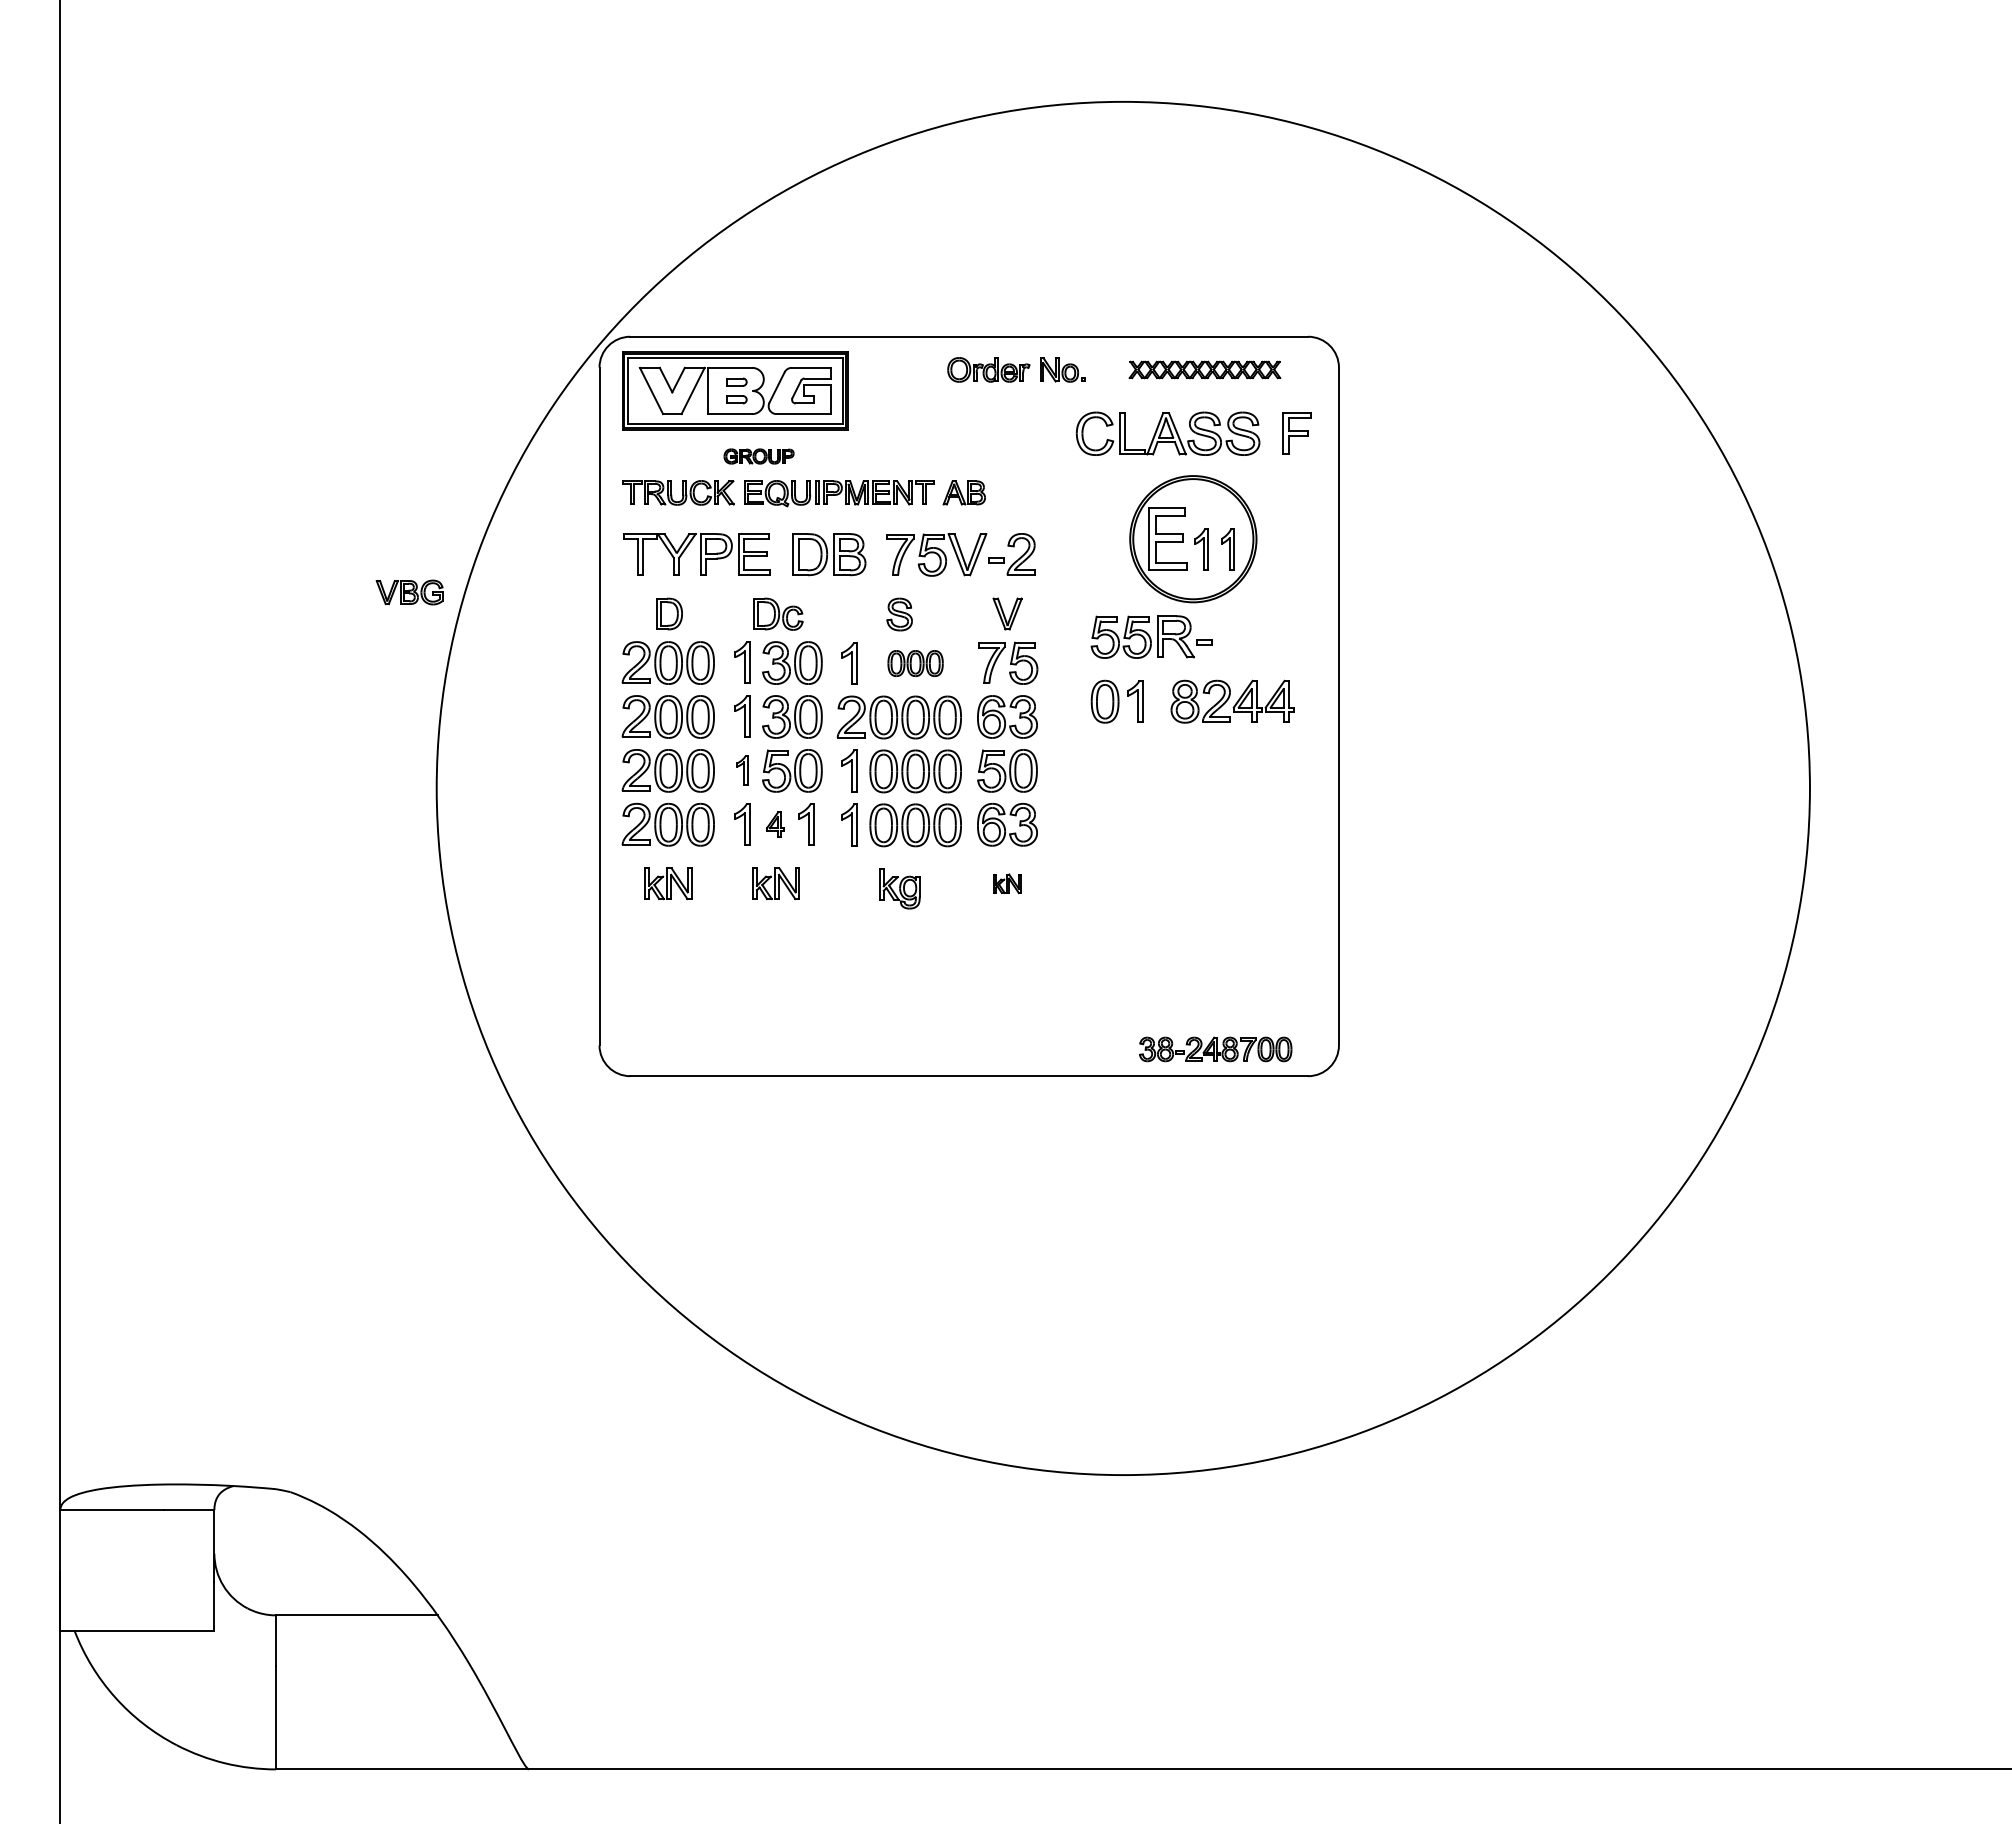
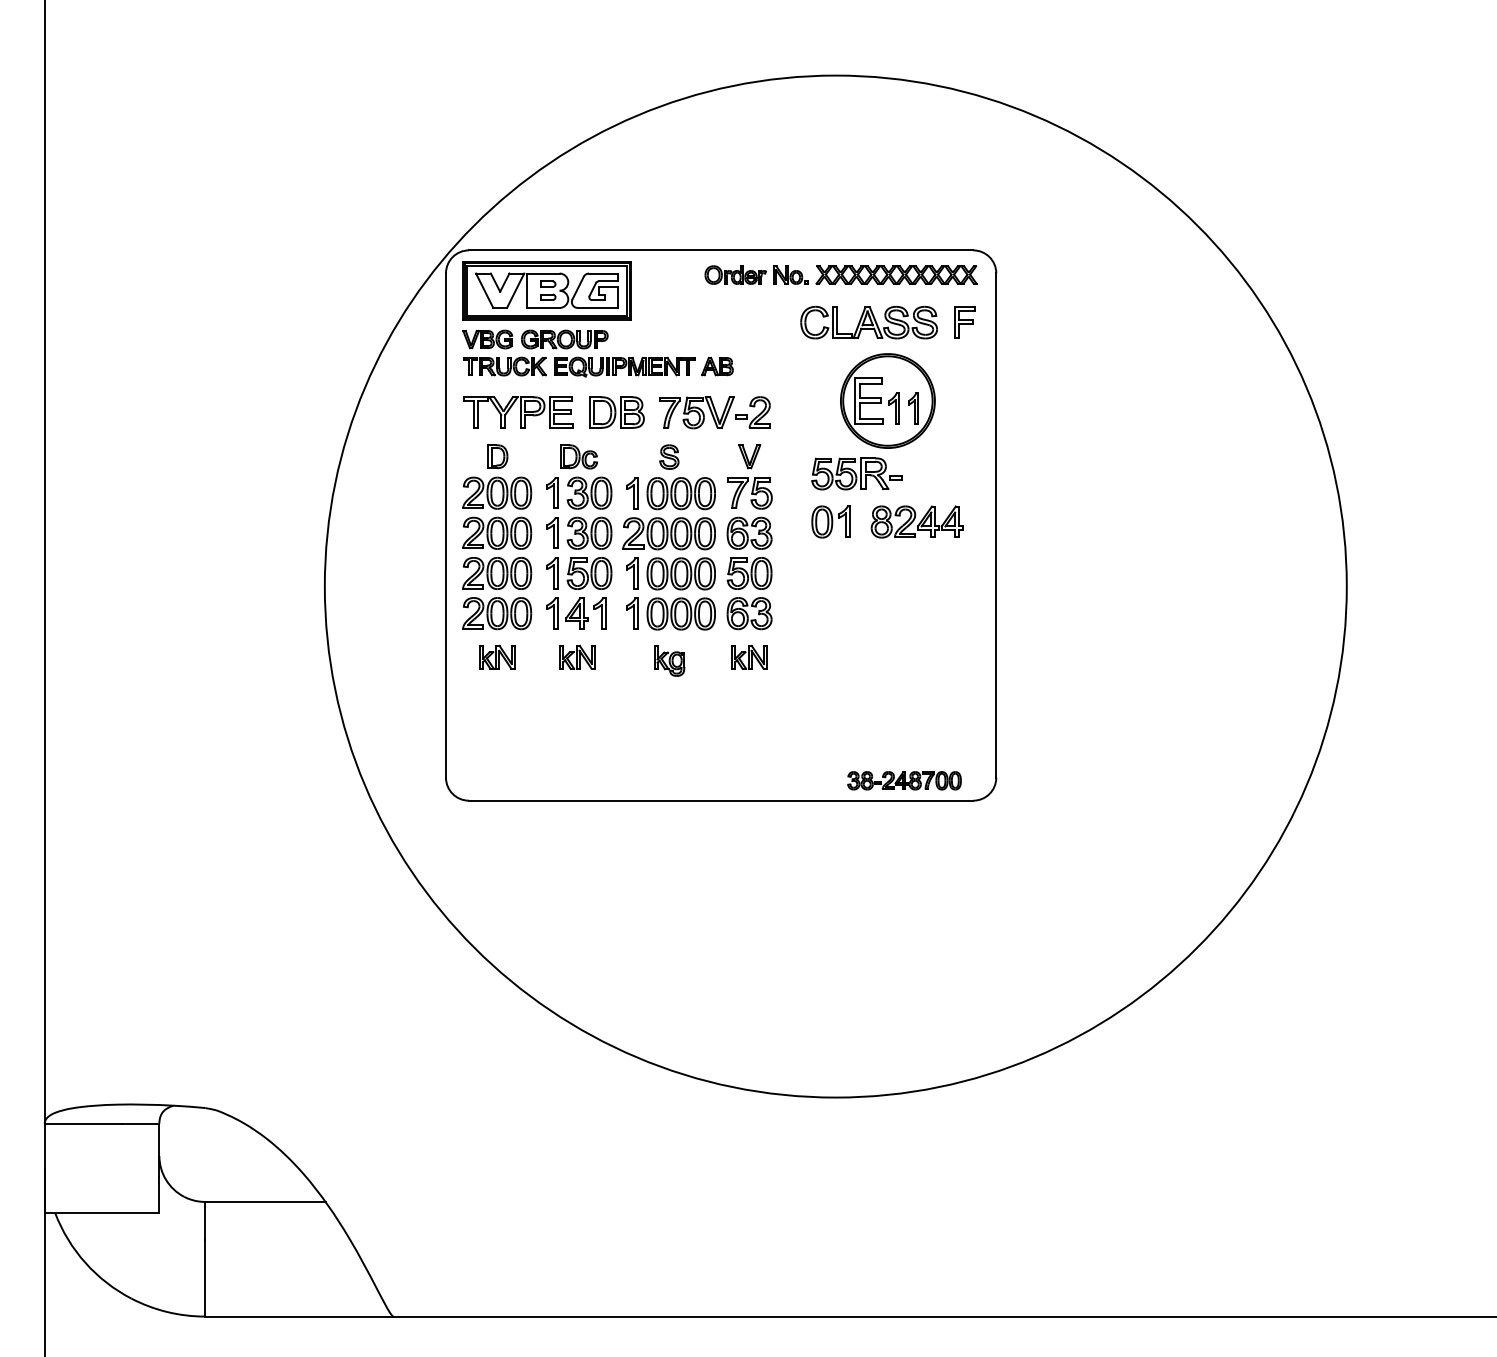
part: (1204, 369) -> (896, 274), size x1.43
part: (758, 456) -> (564, 339), size x1.67
part: (409, 592) -> (487, 339), moved
part: (915, 663) -> (681, 493), size x1.67
part: (742, 770) -> (552, 573), size x1.43
part: (775, 824) -> (576, 613), size x1.67
part: (1007, 883) -> (749, 657), size x1.67

